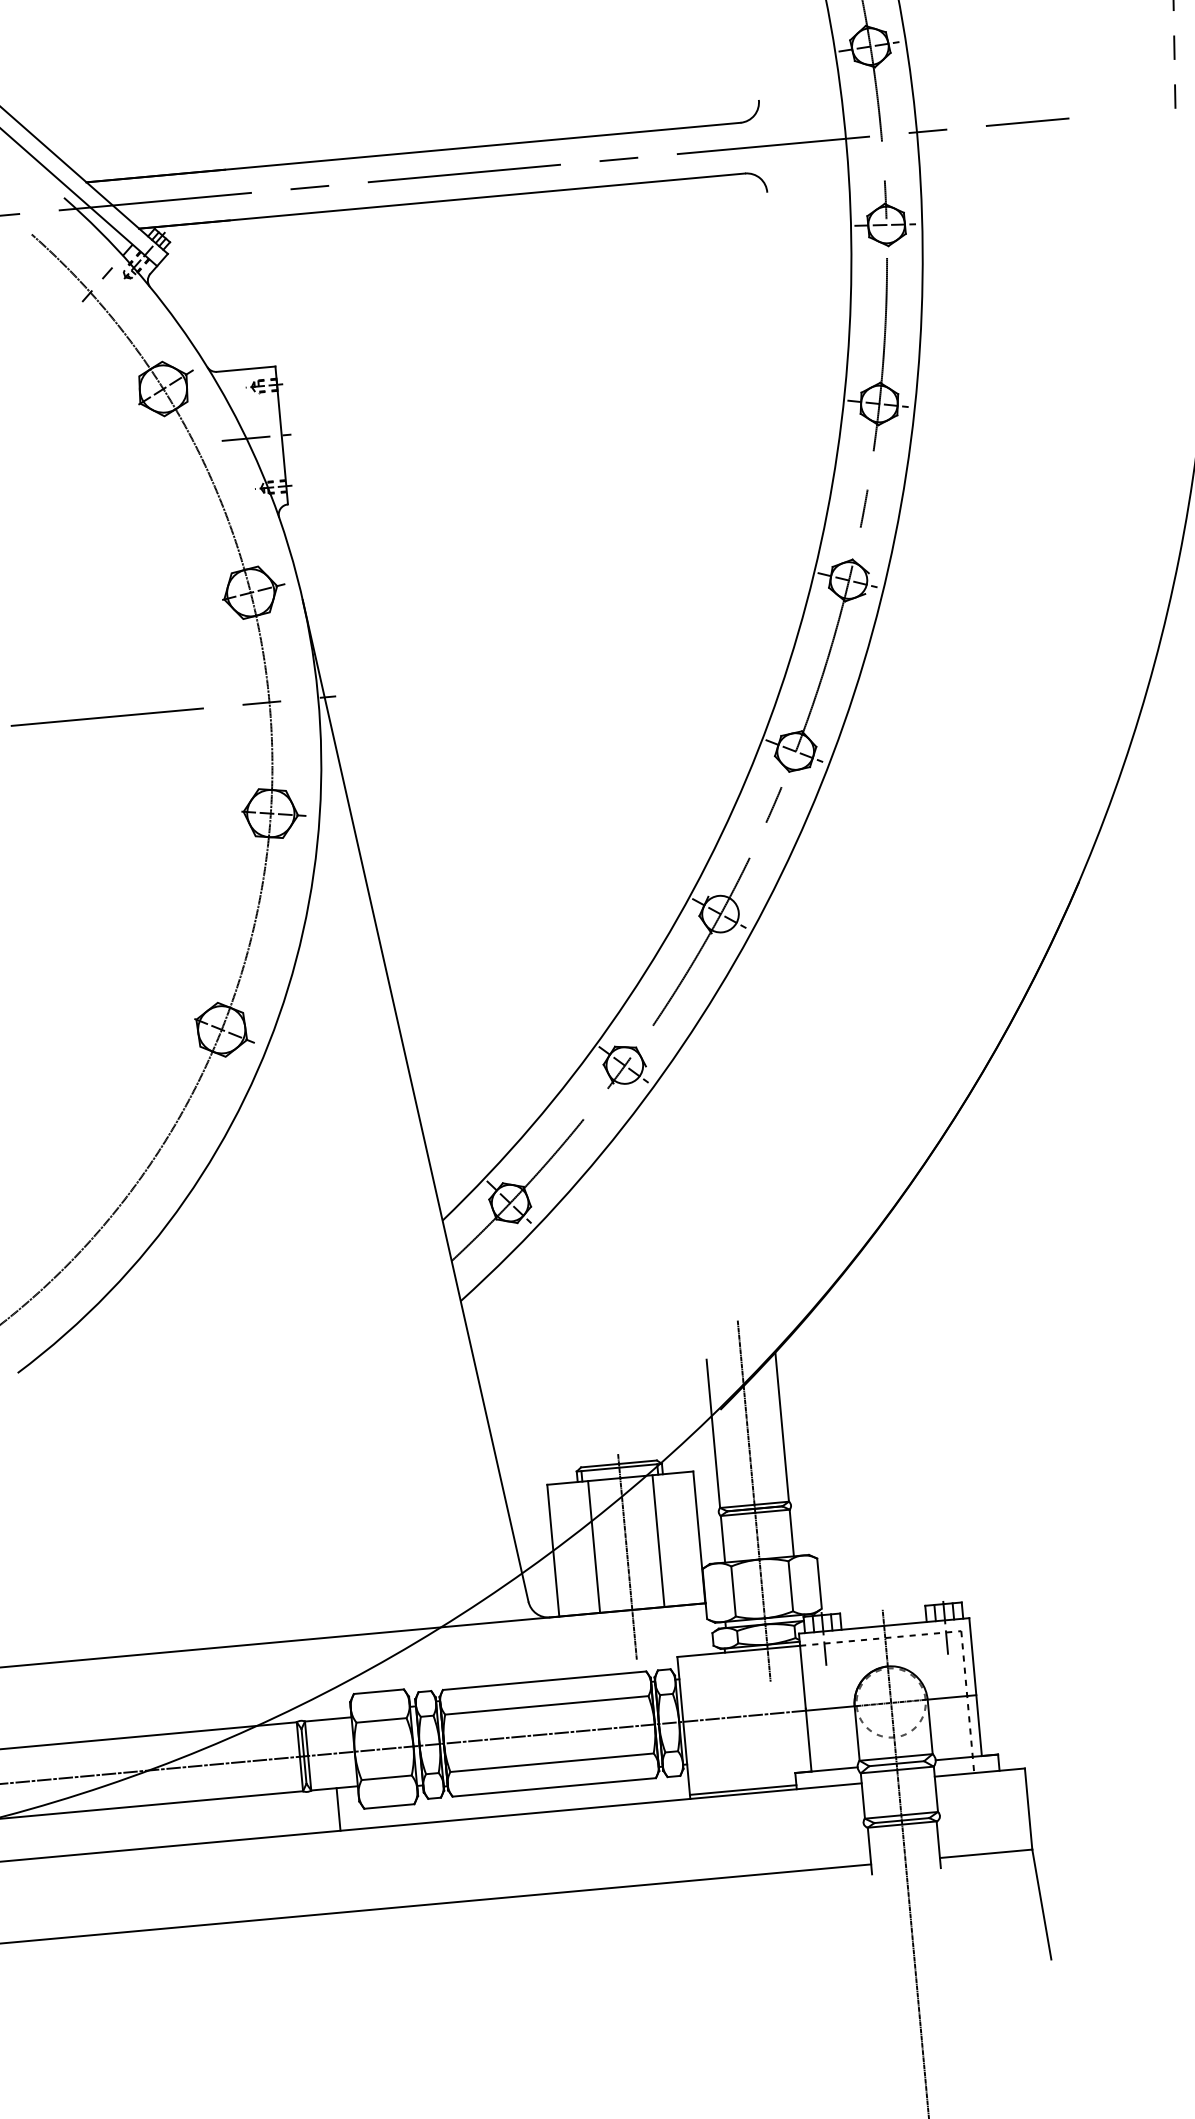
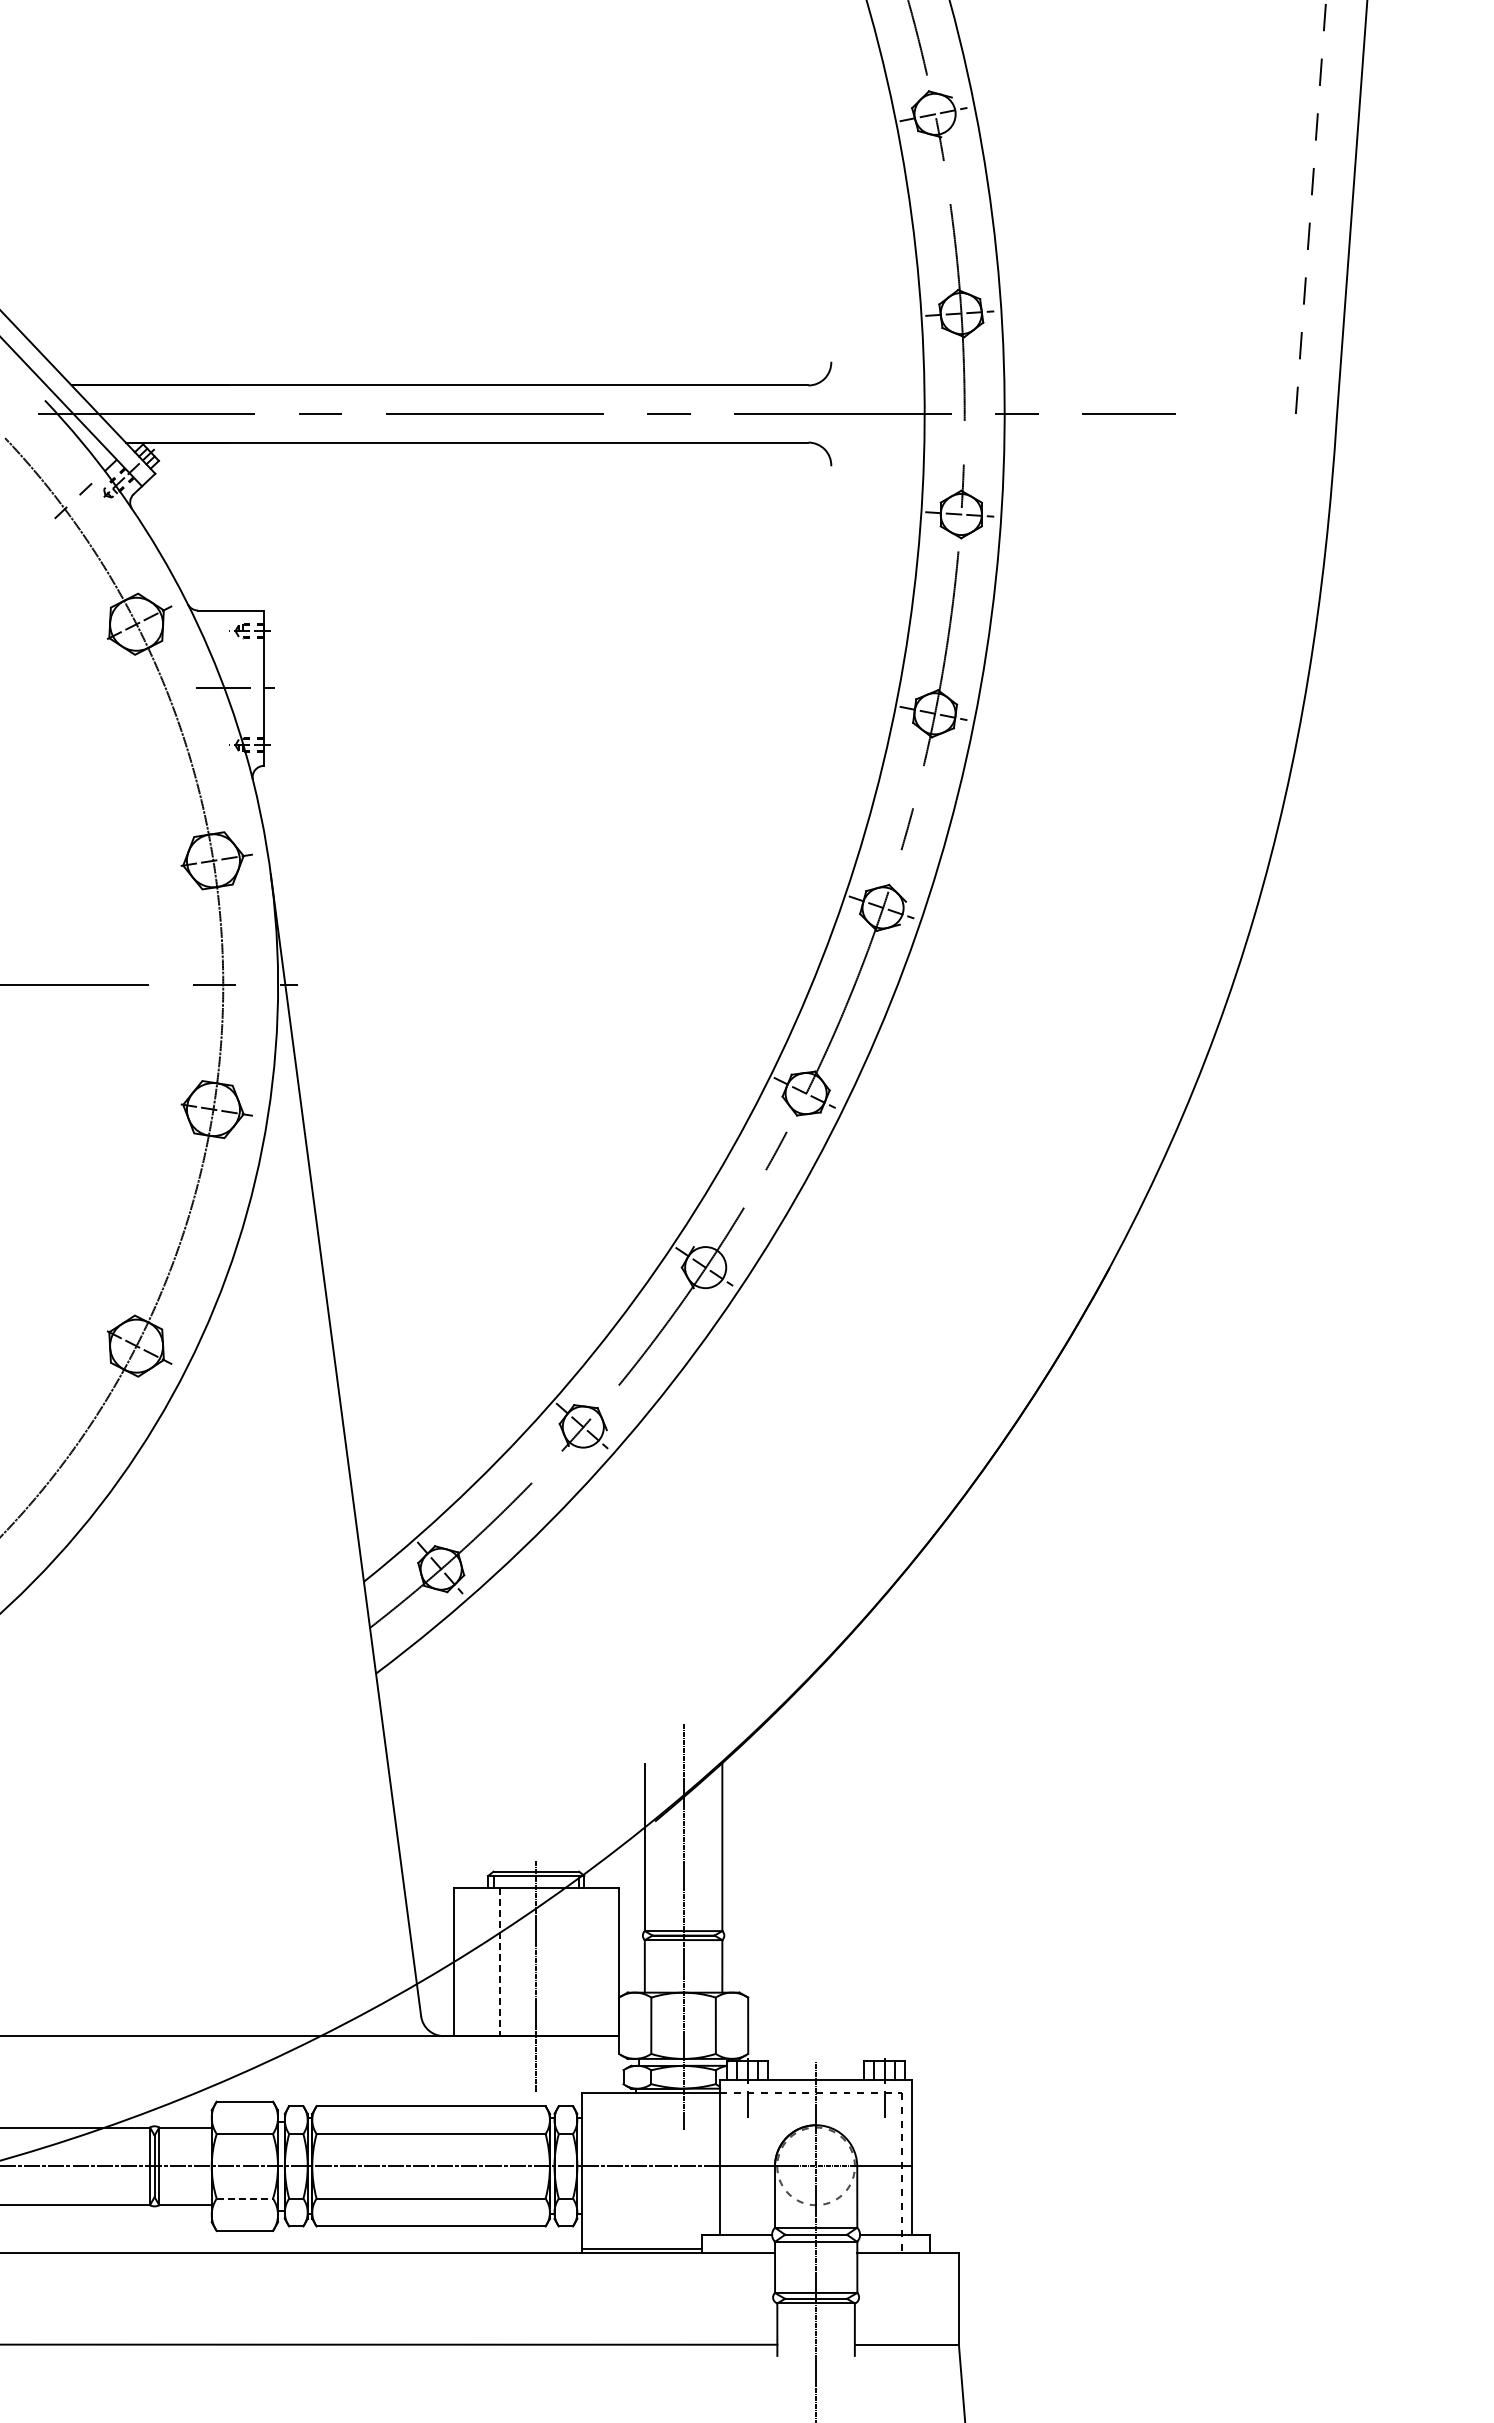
line: (658, 1540) -> (572, 1961), removed
line: (594, 1547) -> (500, 1962), solid -> dashed
line: (387, 1777) -> (245, 2198), solid -> dashed
line: (338, 1809) -> (187, 2229), removed

